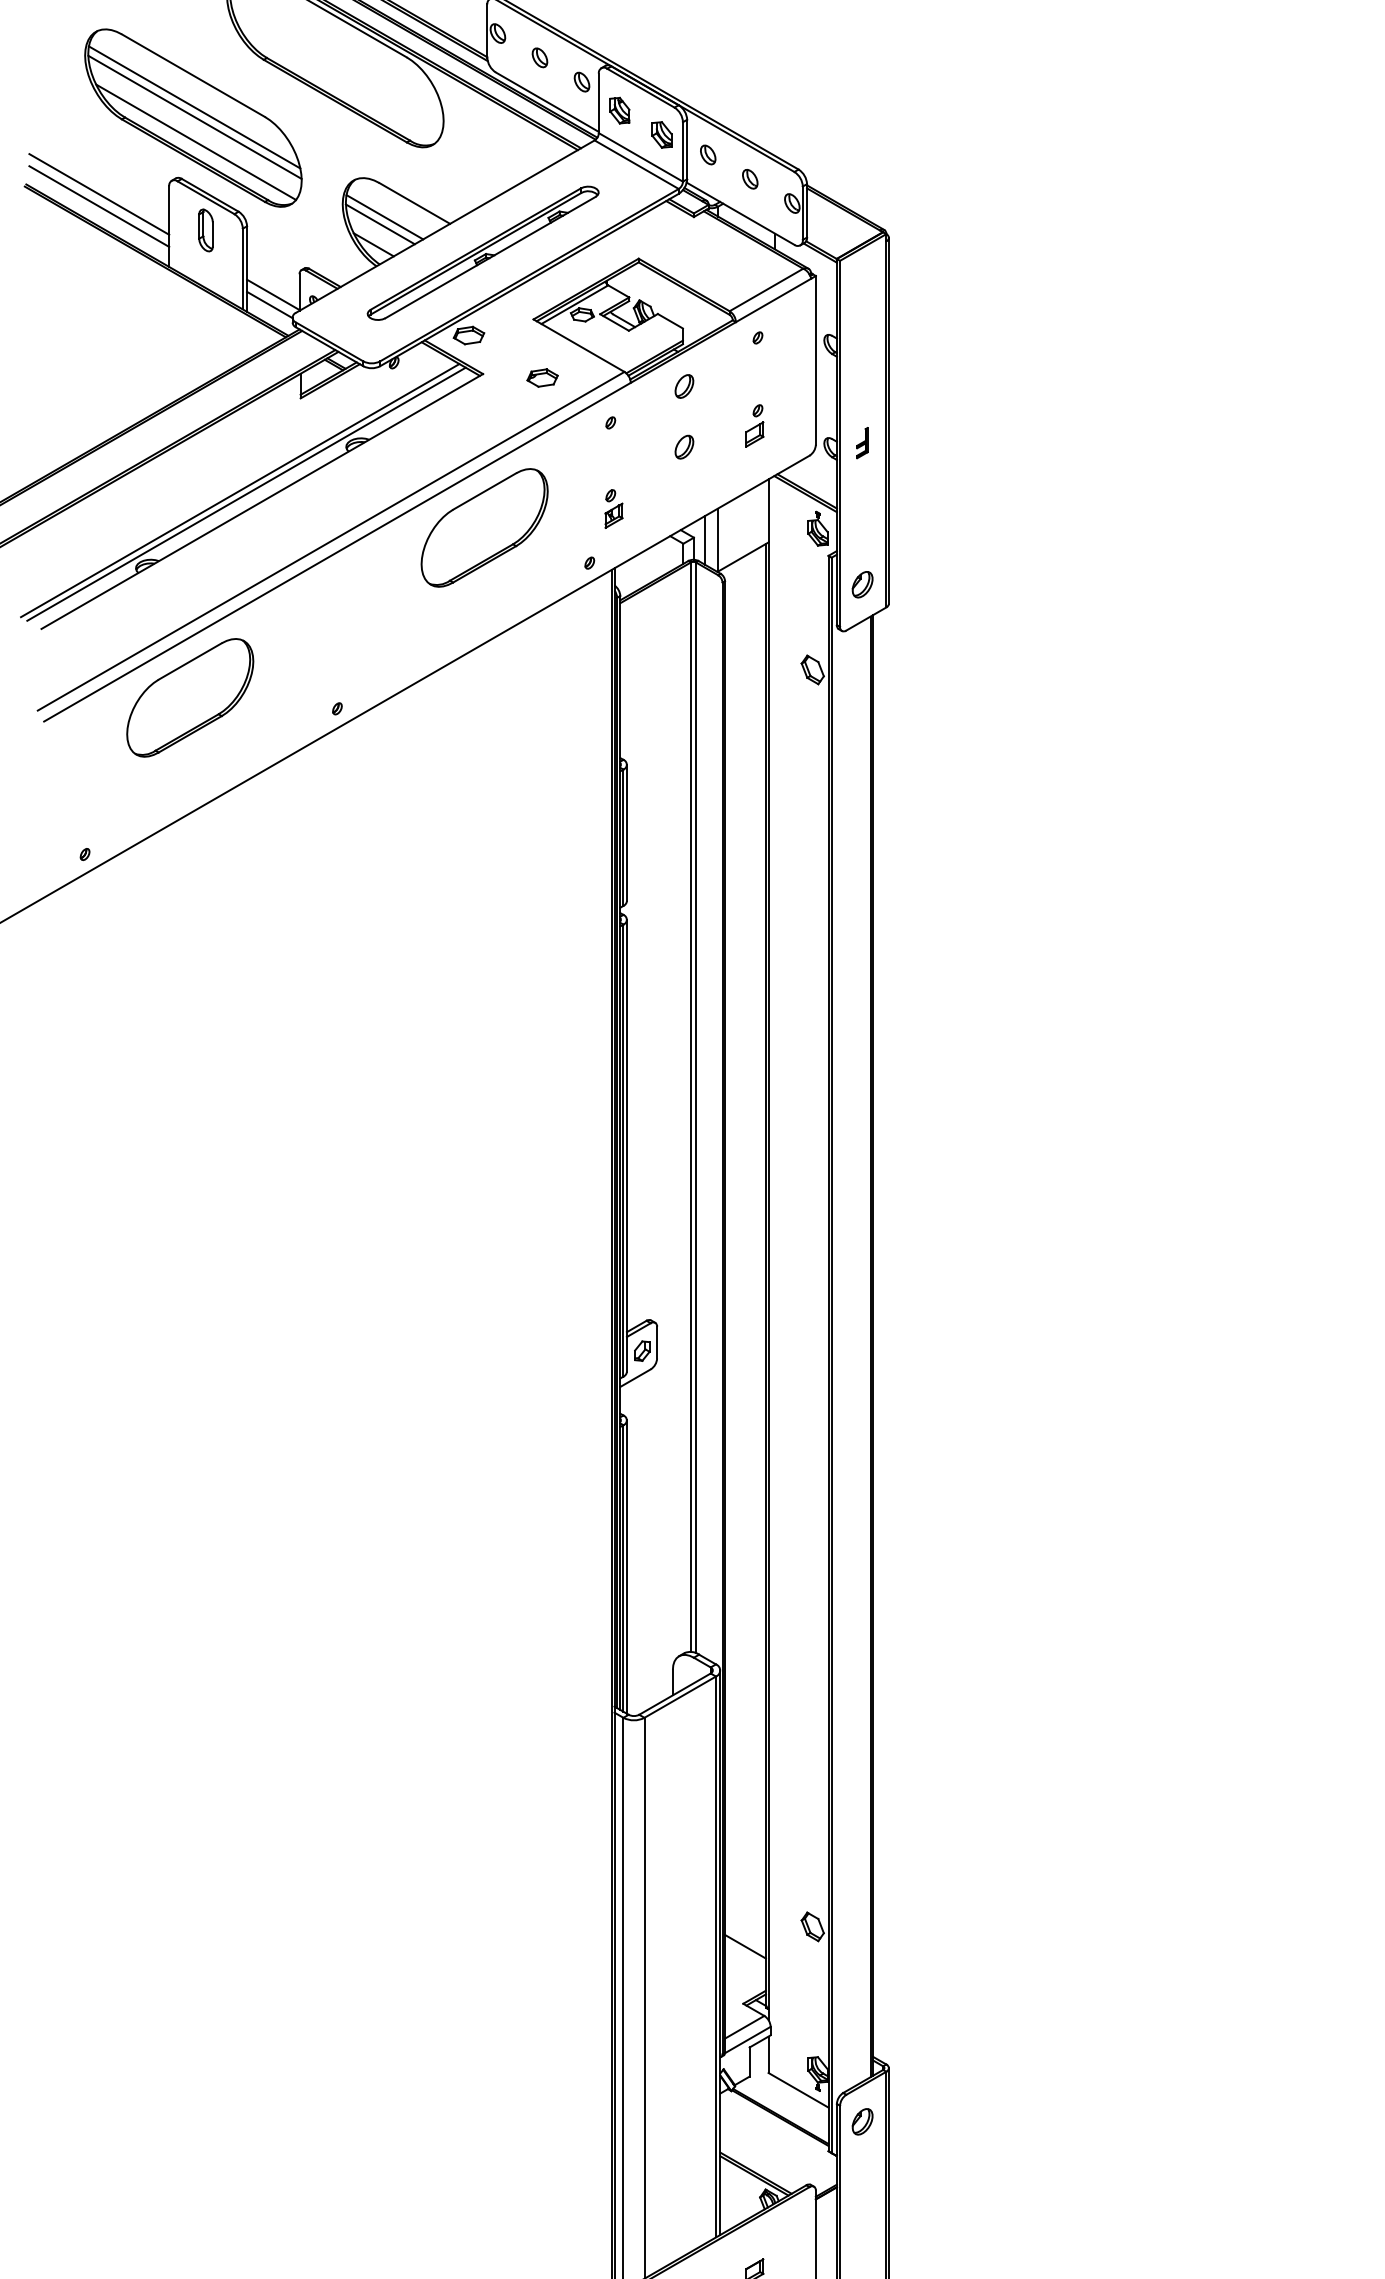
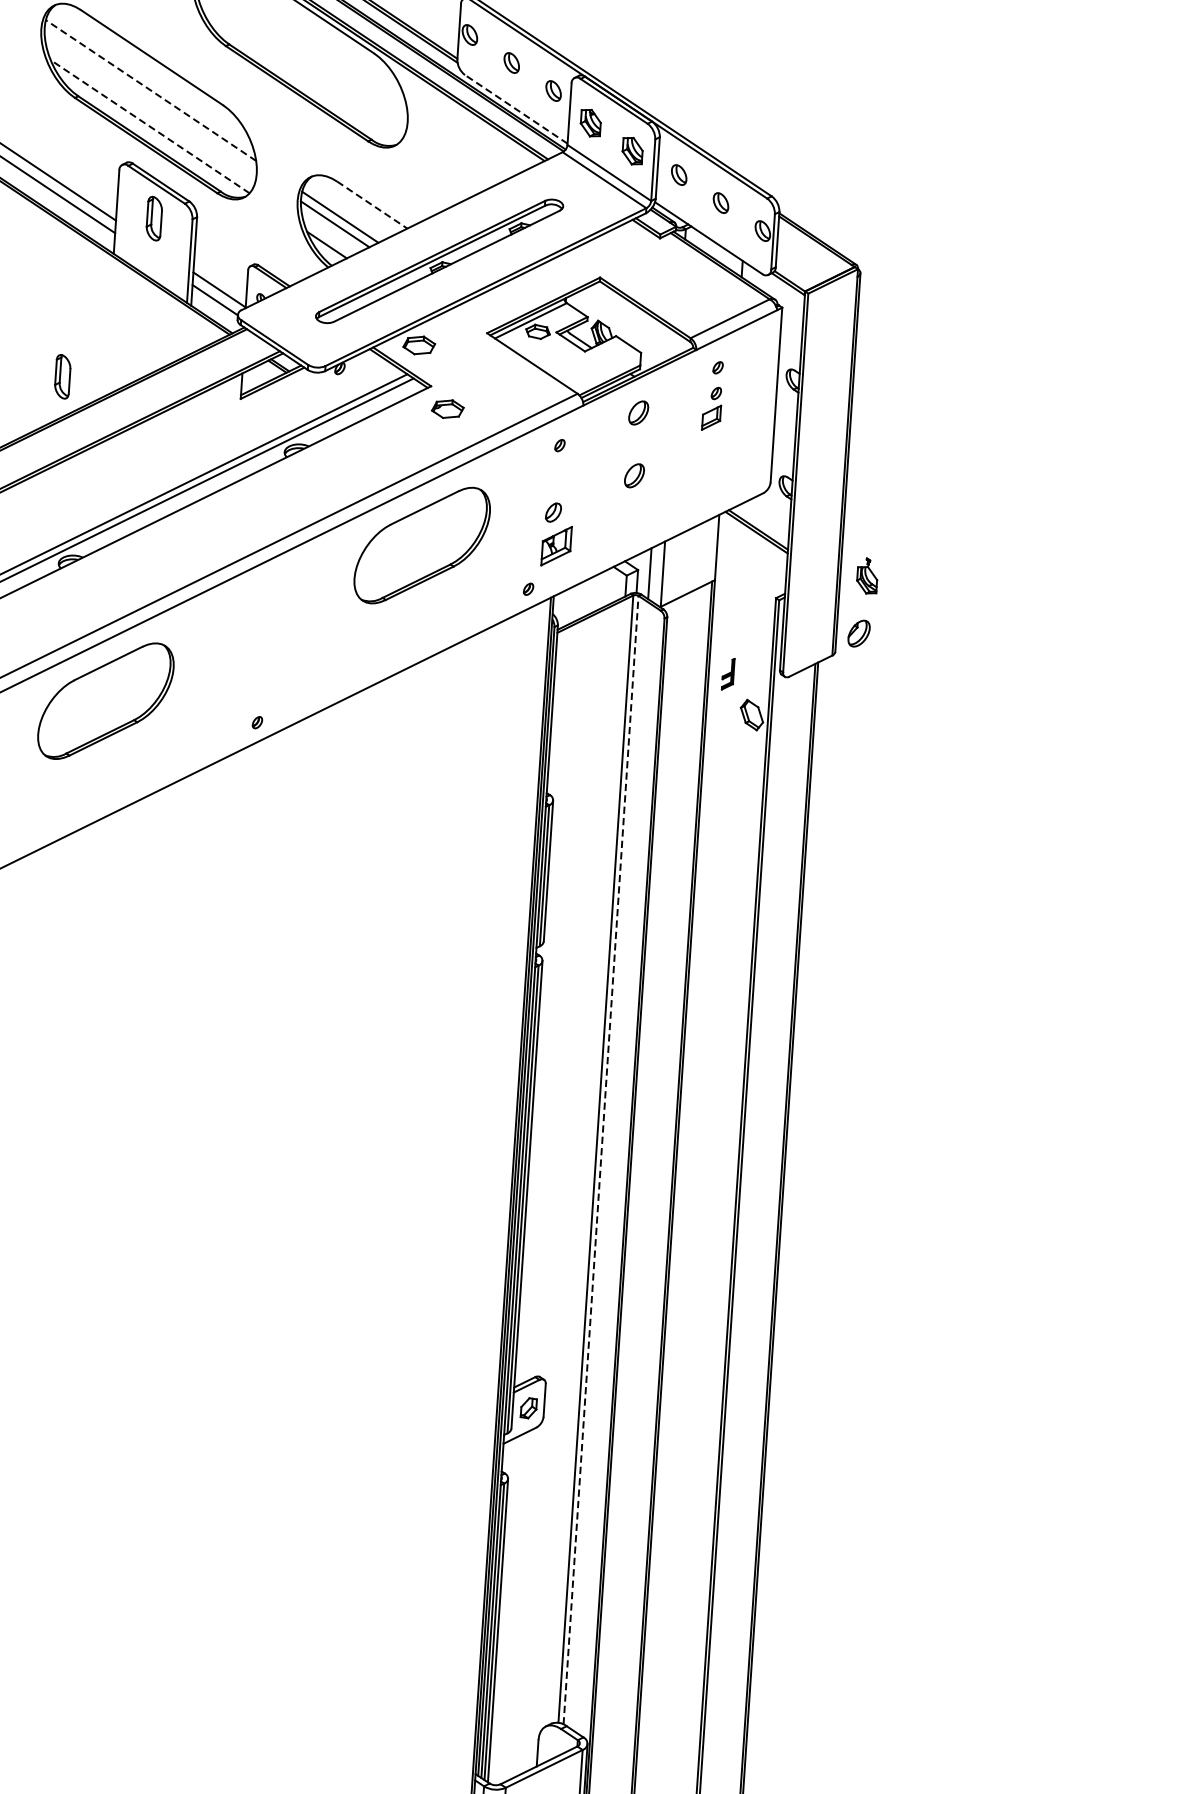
line: (546, 101) -> (515, 108), solid -> dashed
line: (194, 107) -> (150, 90), solid -> dashed
line: (194, 116) -> (150, 99), removed
line: (195, 142) -> (149, 126), solid -> dashed
line: (414, 203) -> (371, 205), solid -> dashed
part: (542, 377) -> (447, 408), moved
part: (127, 388) -> (62, 376), added
part: (754, 425) -> (711, 408), moved
part: (862, 443) -> (728, 674), moved
part: (613, 508) -> (556, 534), size x1.6
part: (817, 528) -> (866, 575), moved
part: (862, 584) -> (858, 633), moved
line: (696, 1107) -> (601, 1159), solid -> dashed

